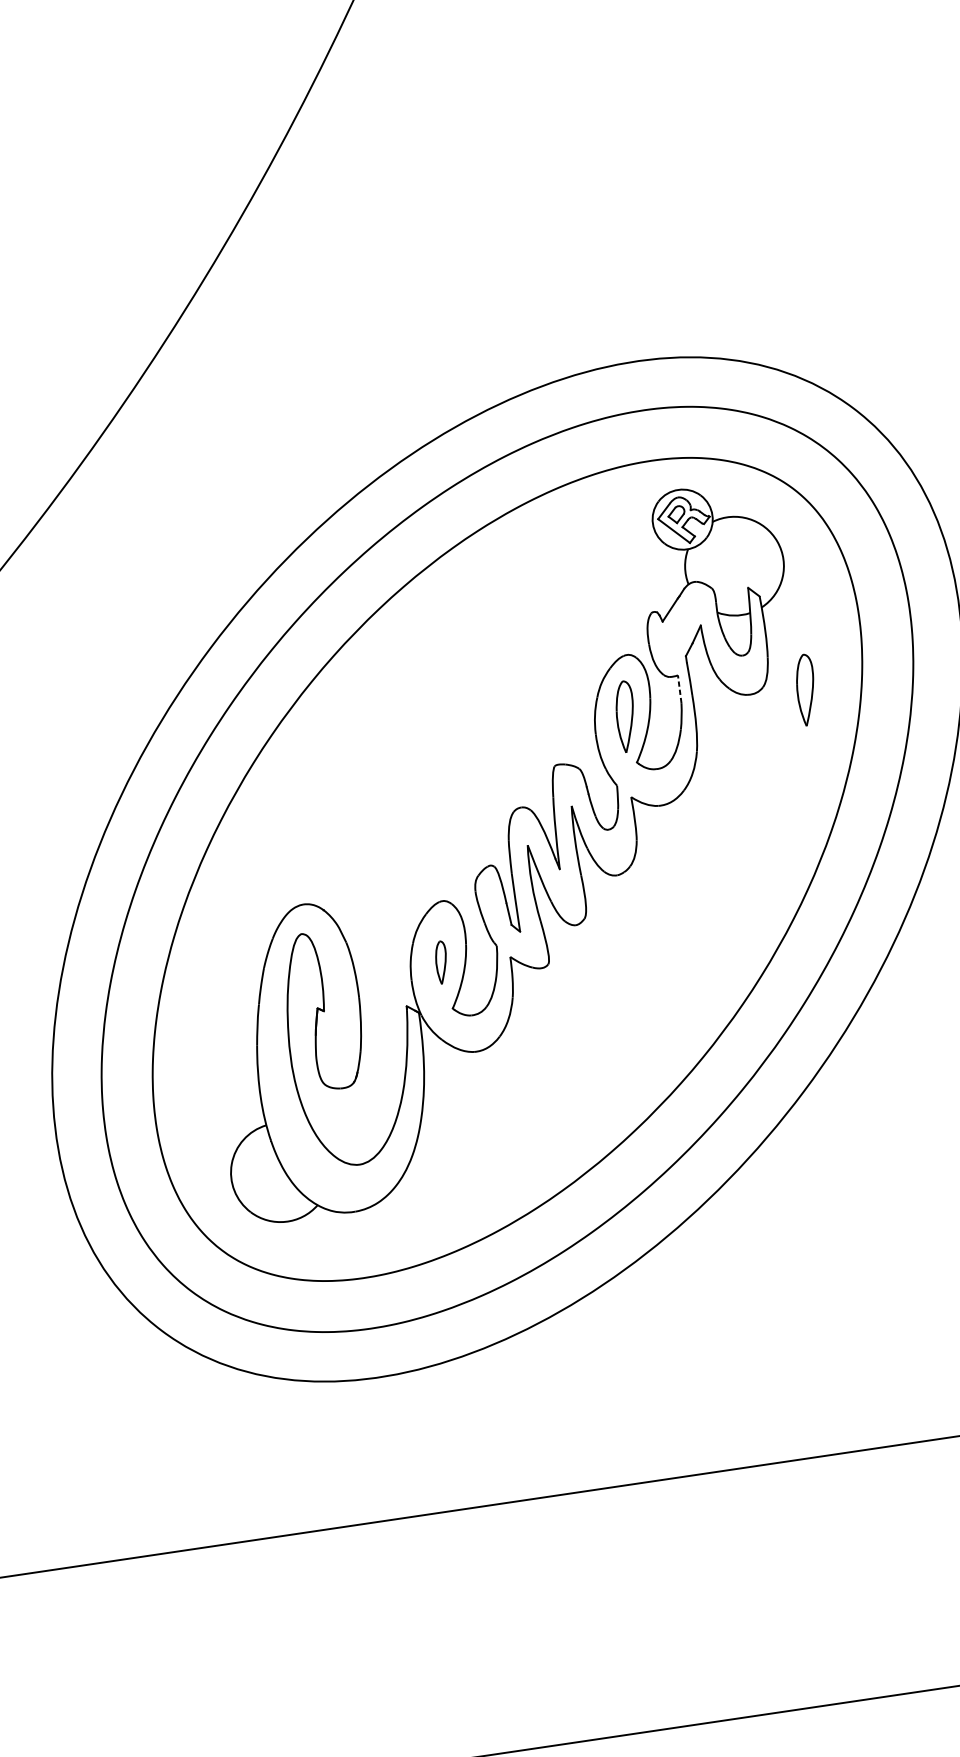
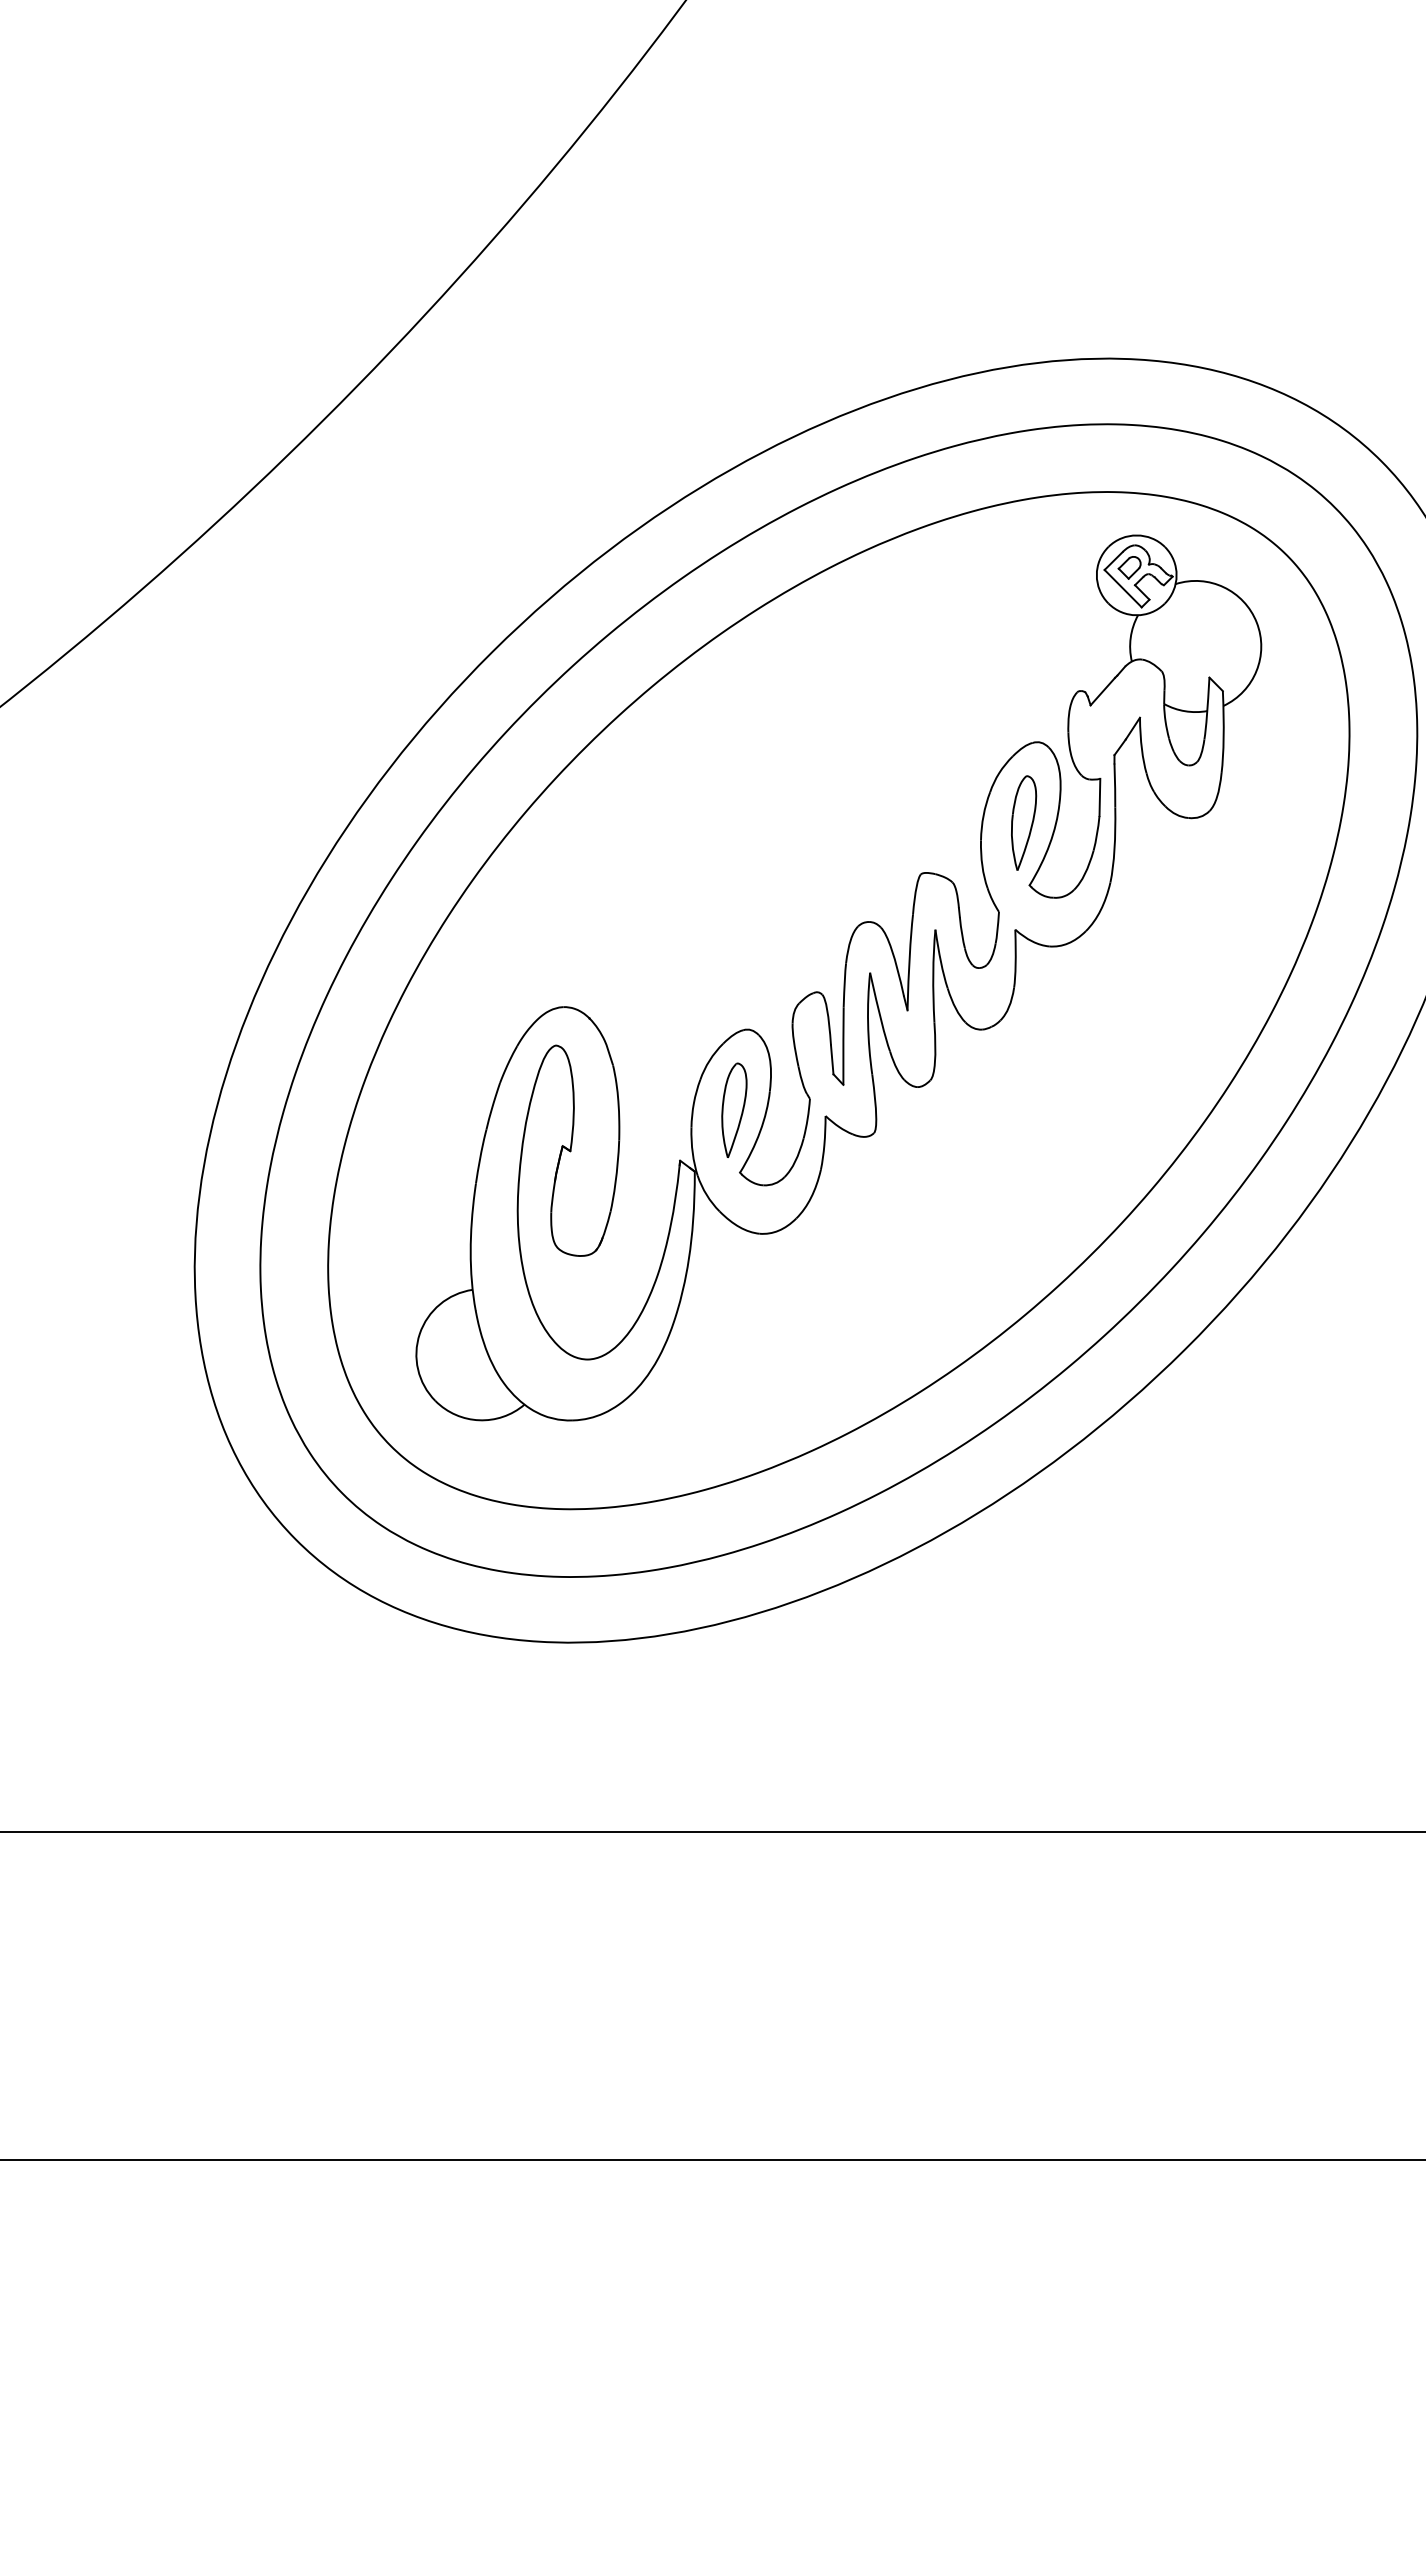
line: (679, 689) -> (1099, 797), dashed -> solid
part: (806, 689) -> (1266, 822), removed
part: (441, 962) -> (734, 1109), size x1.67

